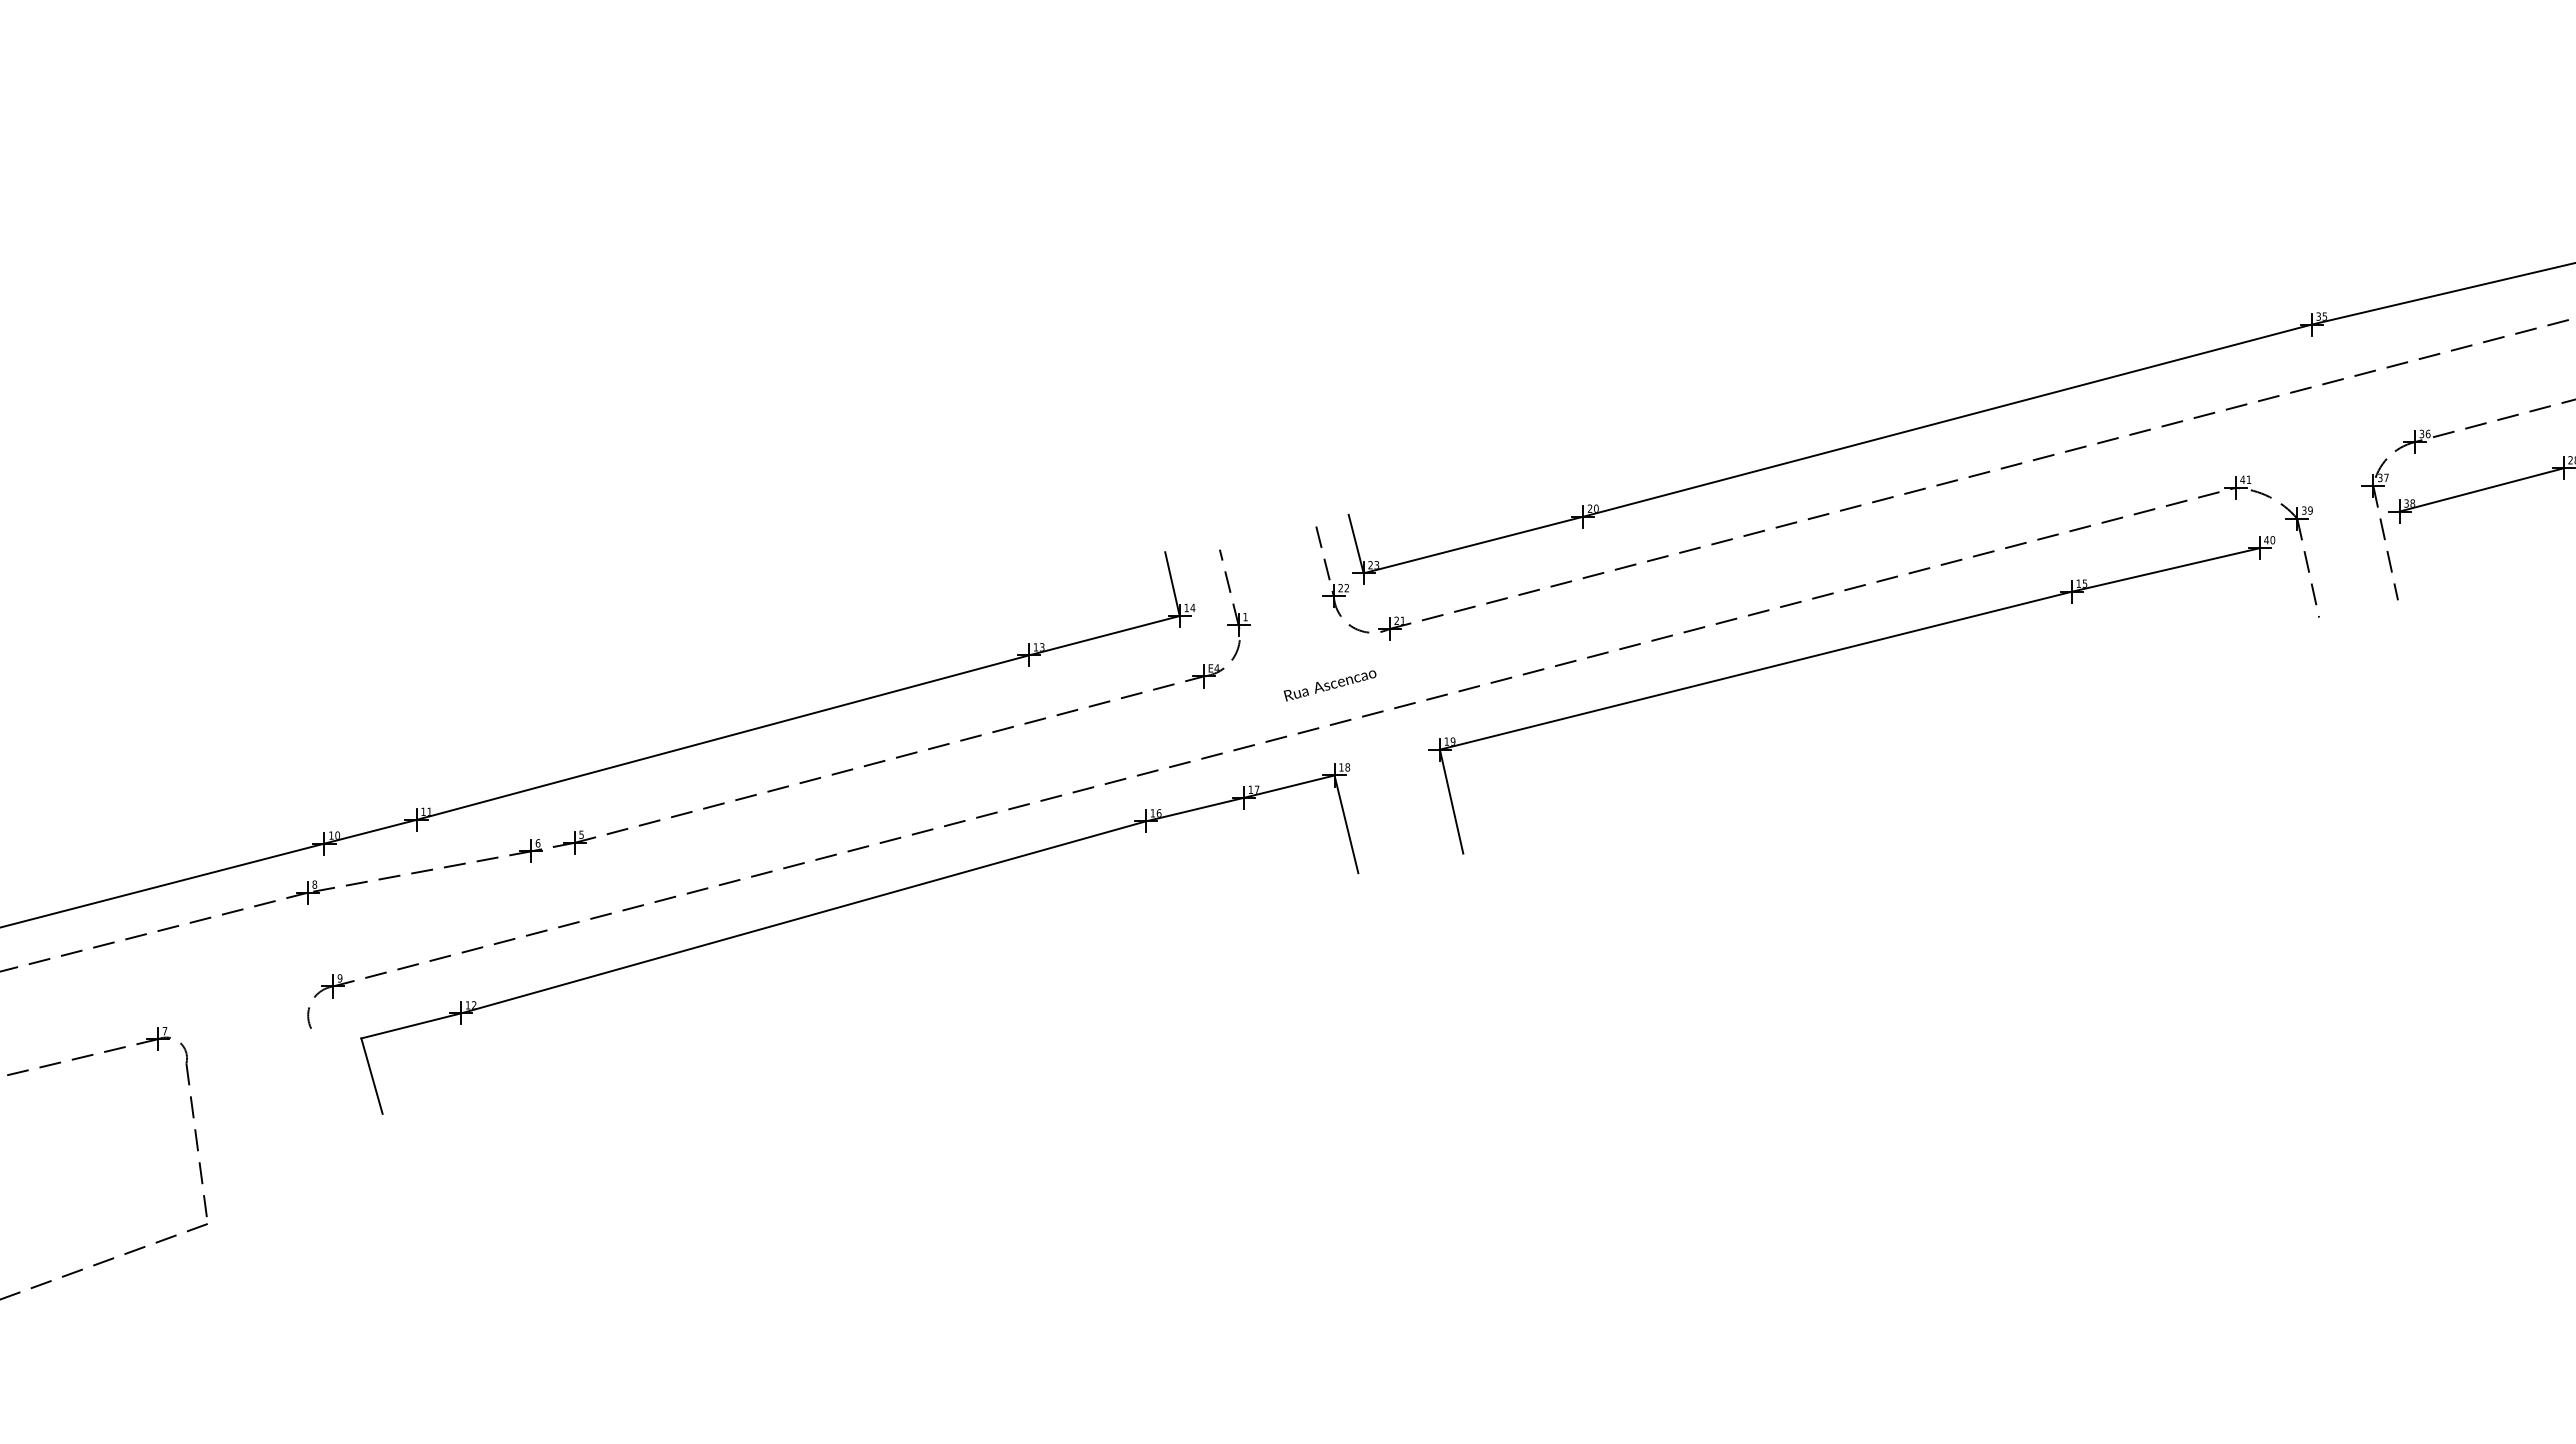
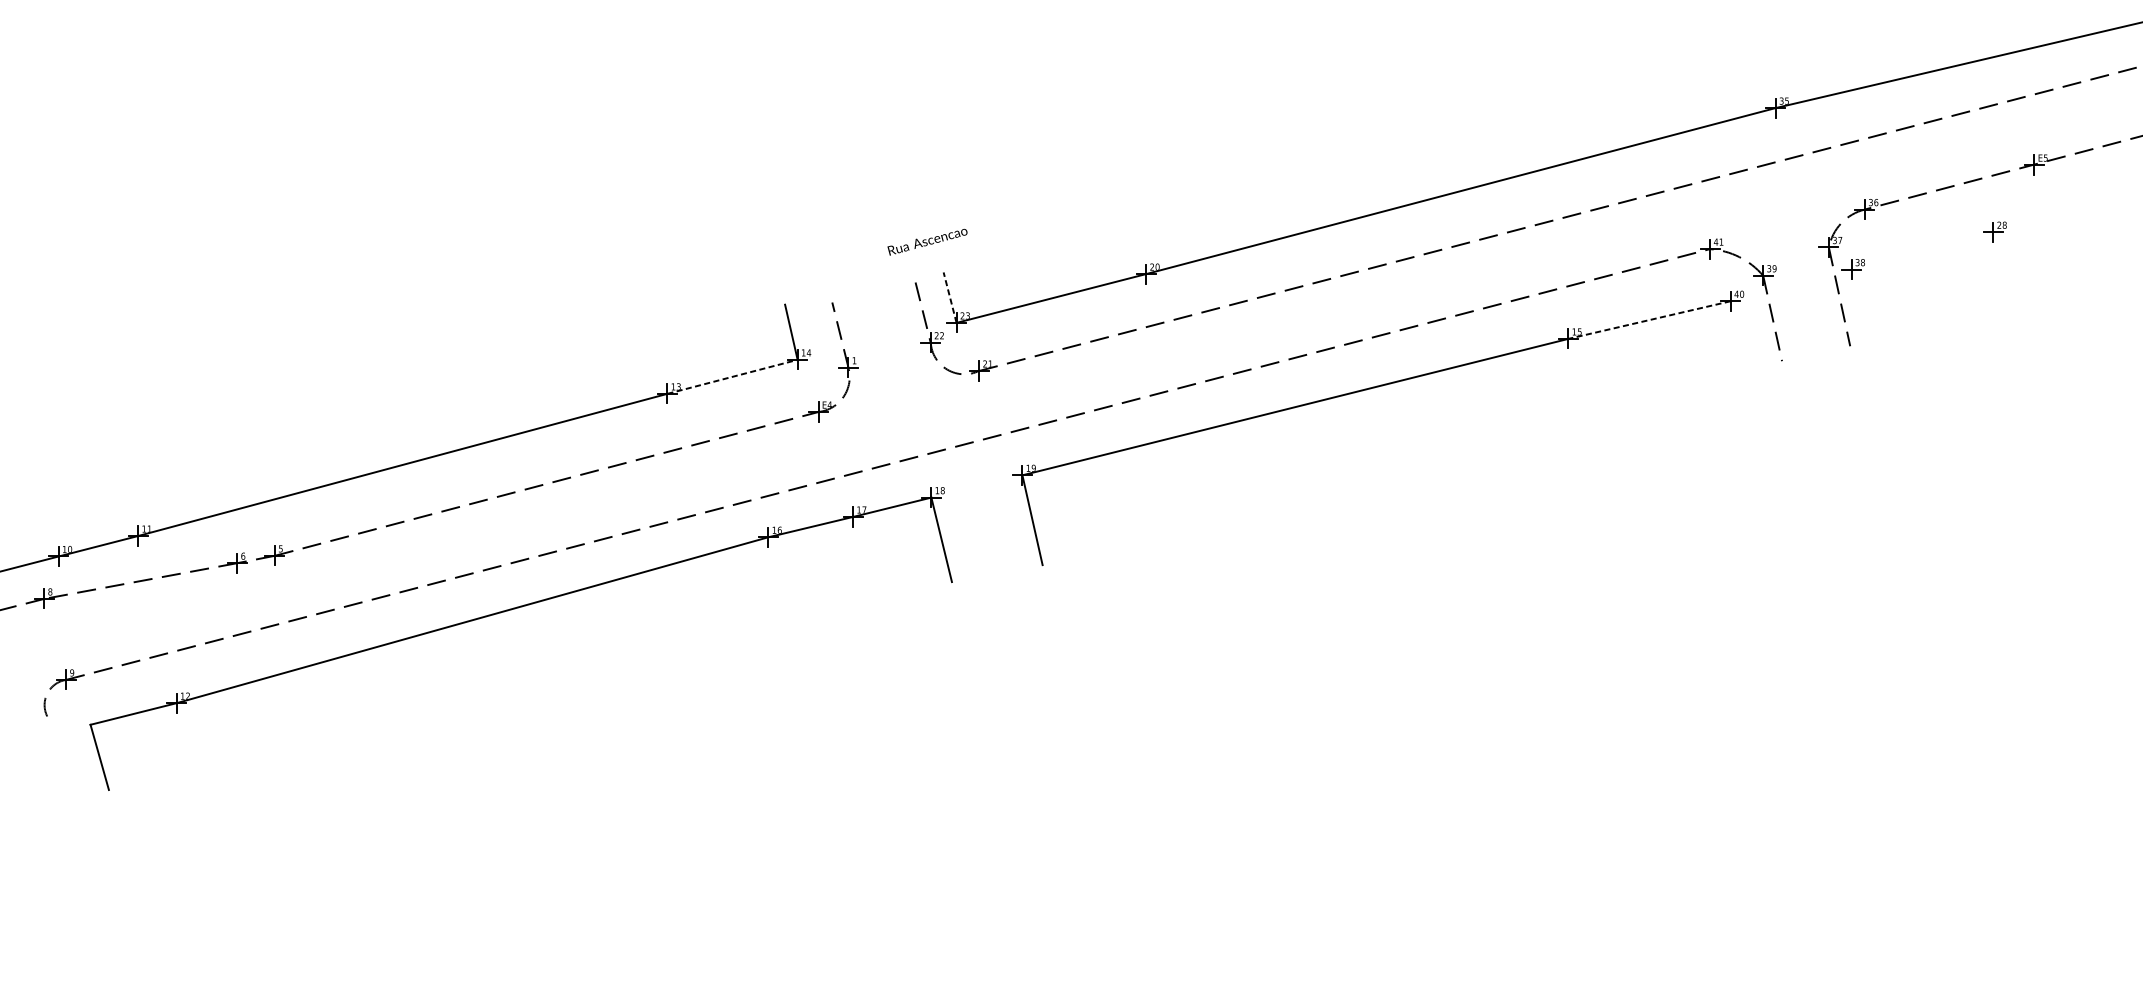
line: (2481, 489) -> (1922, 250), removed
line: (1356, 543) -> (950, 297), solid -> dashed
line: (2165, 570) -> (1649, 320), solid -> dashed
line: (1104, 635) -> (732, 376), solid -> dashed
text: (1329, 685) -> (927, 241), moved

